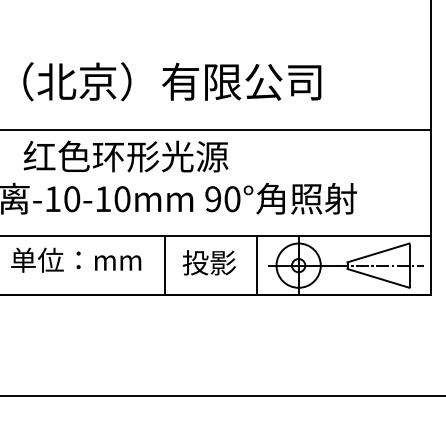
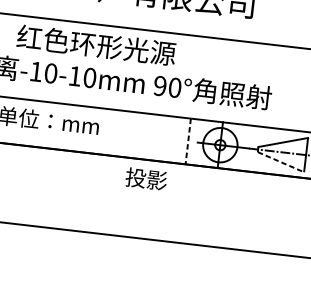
text: (208, 262) -> (145, 178), moved
line: (164, 265) -> (116, 133), removed
line: (257, 265) -> (188, 141), solid -> dashed
line: (378, 278) -> (280, 162), solid -> dashed

